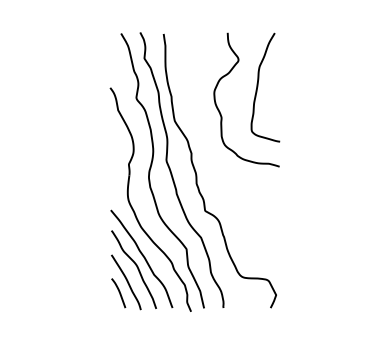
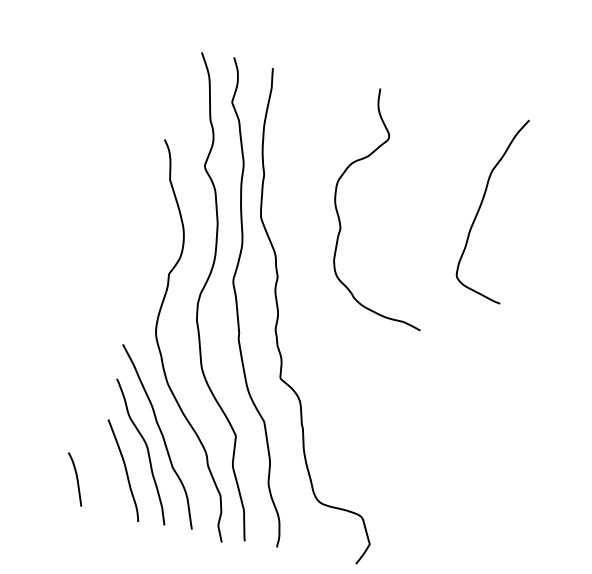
curve: (258, 87) -> (483, 205), moved
curve: (118, 292) -> (75, 478), moved

